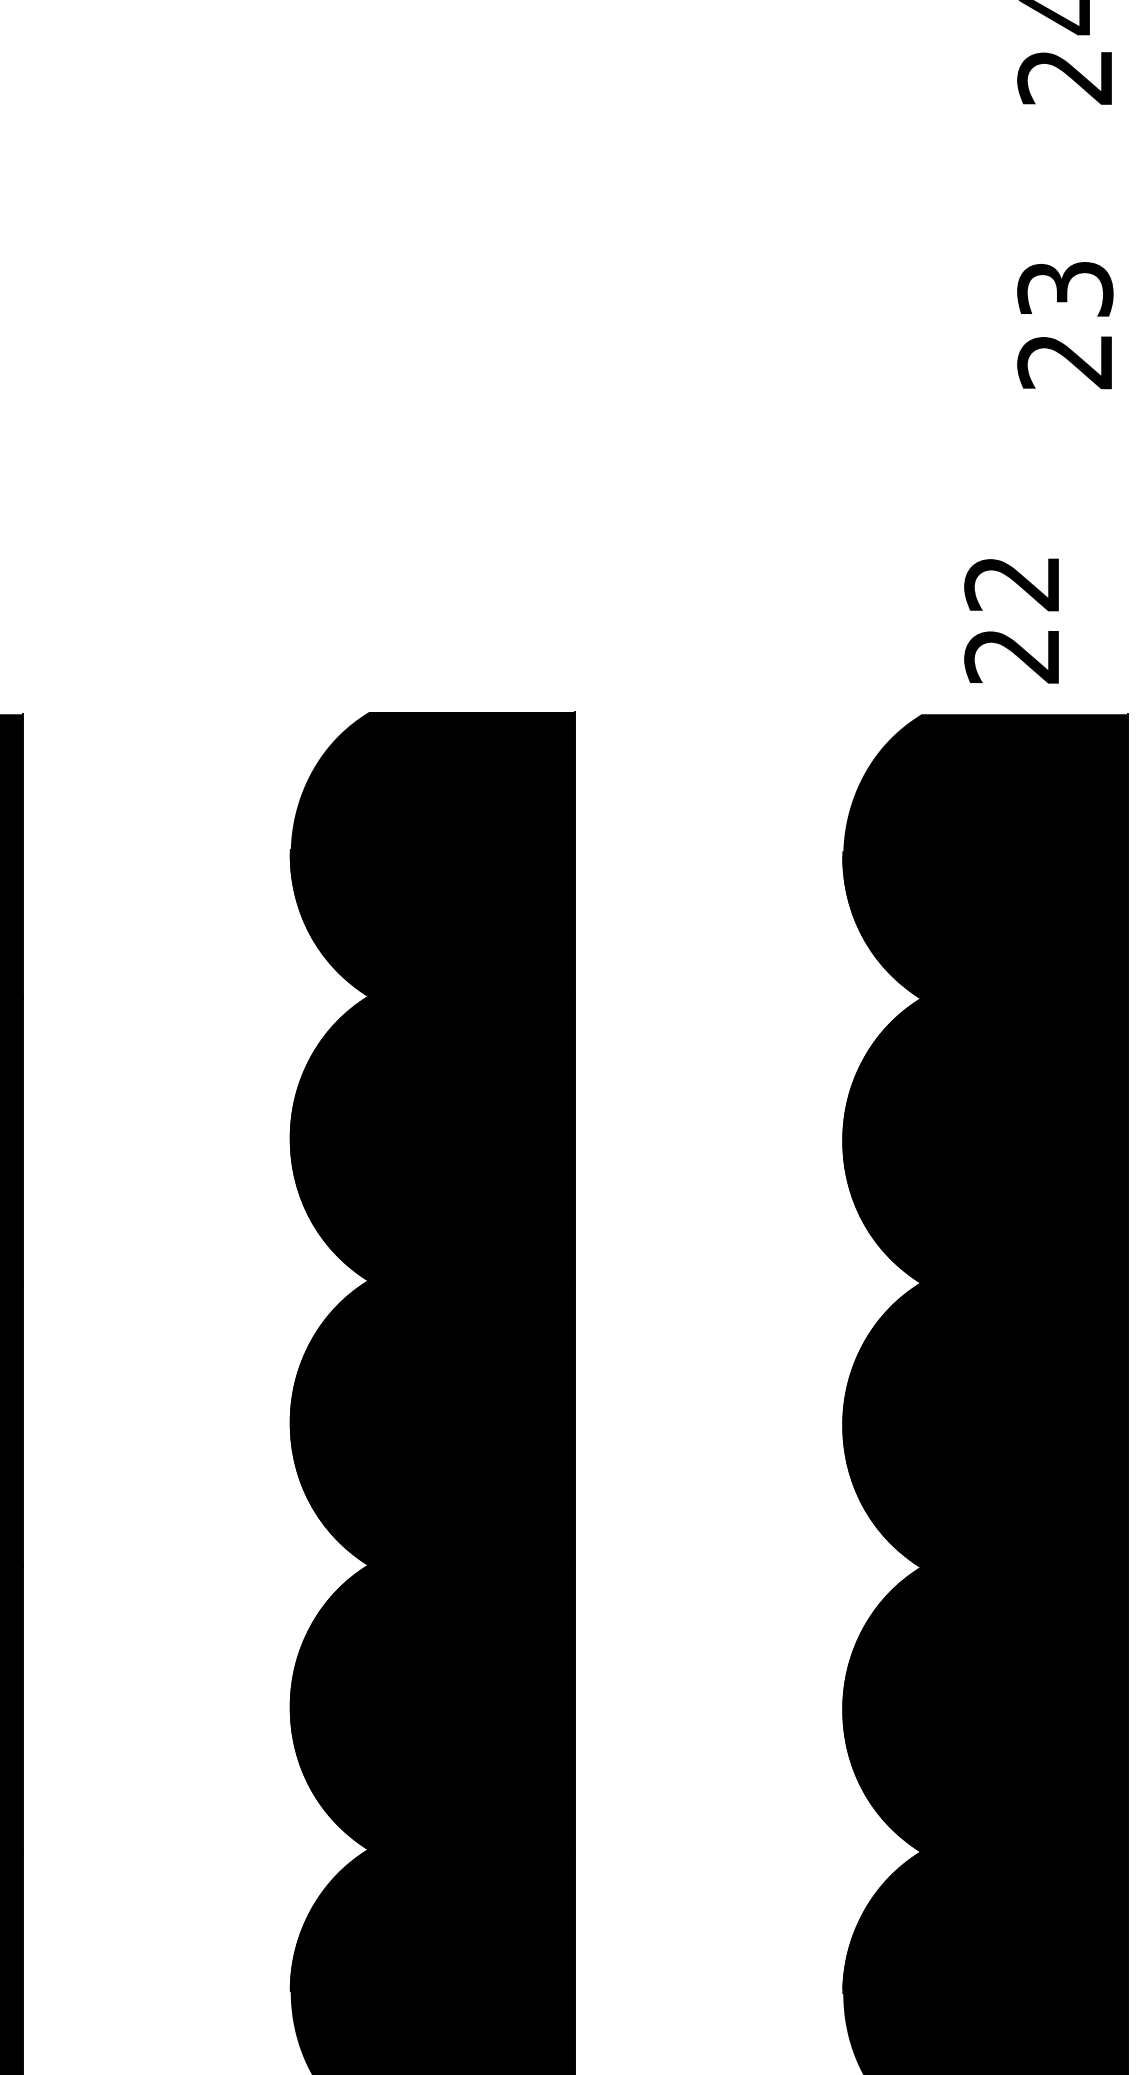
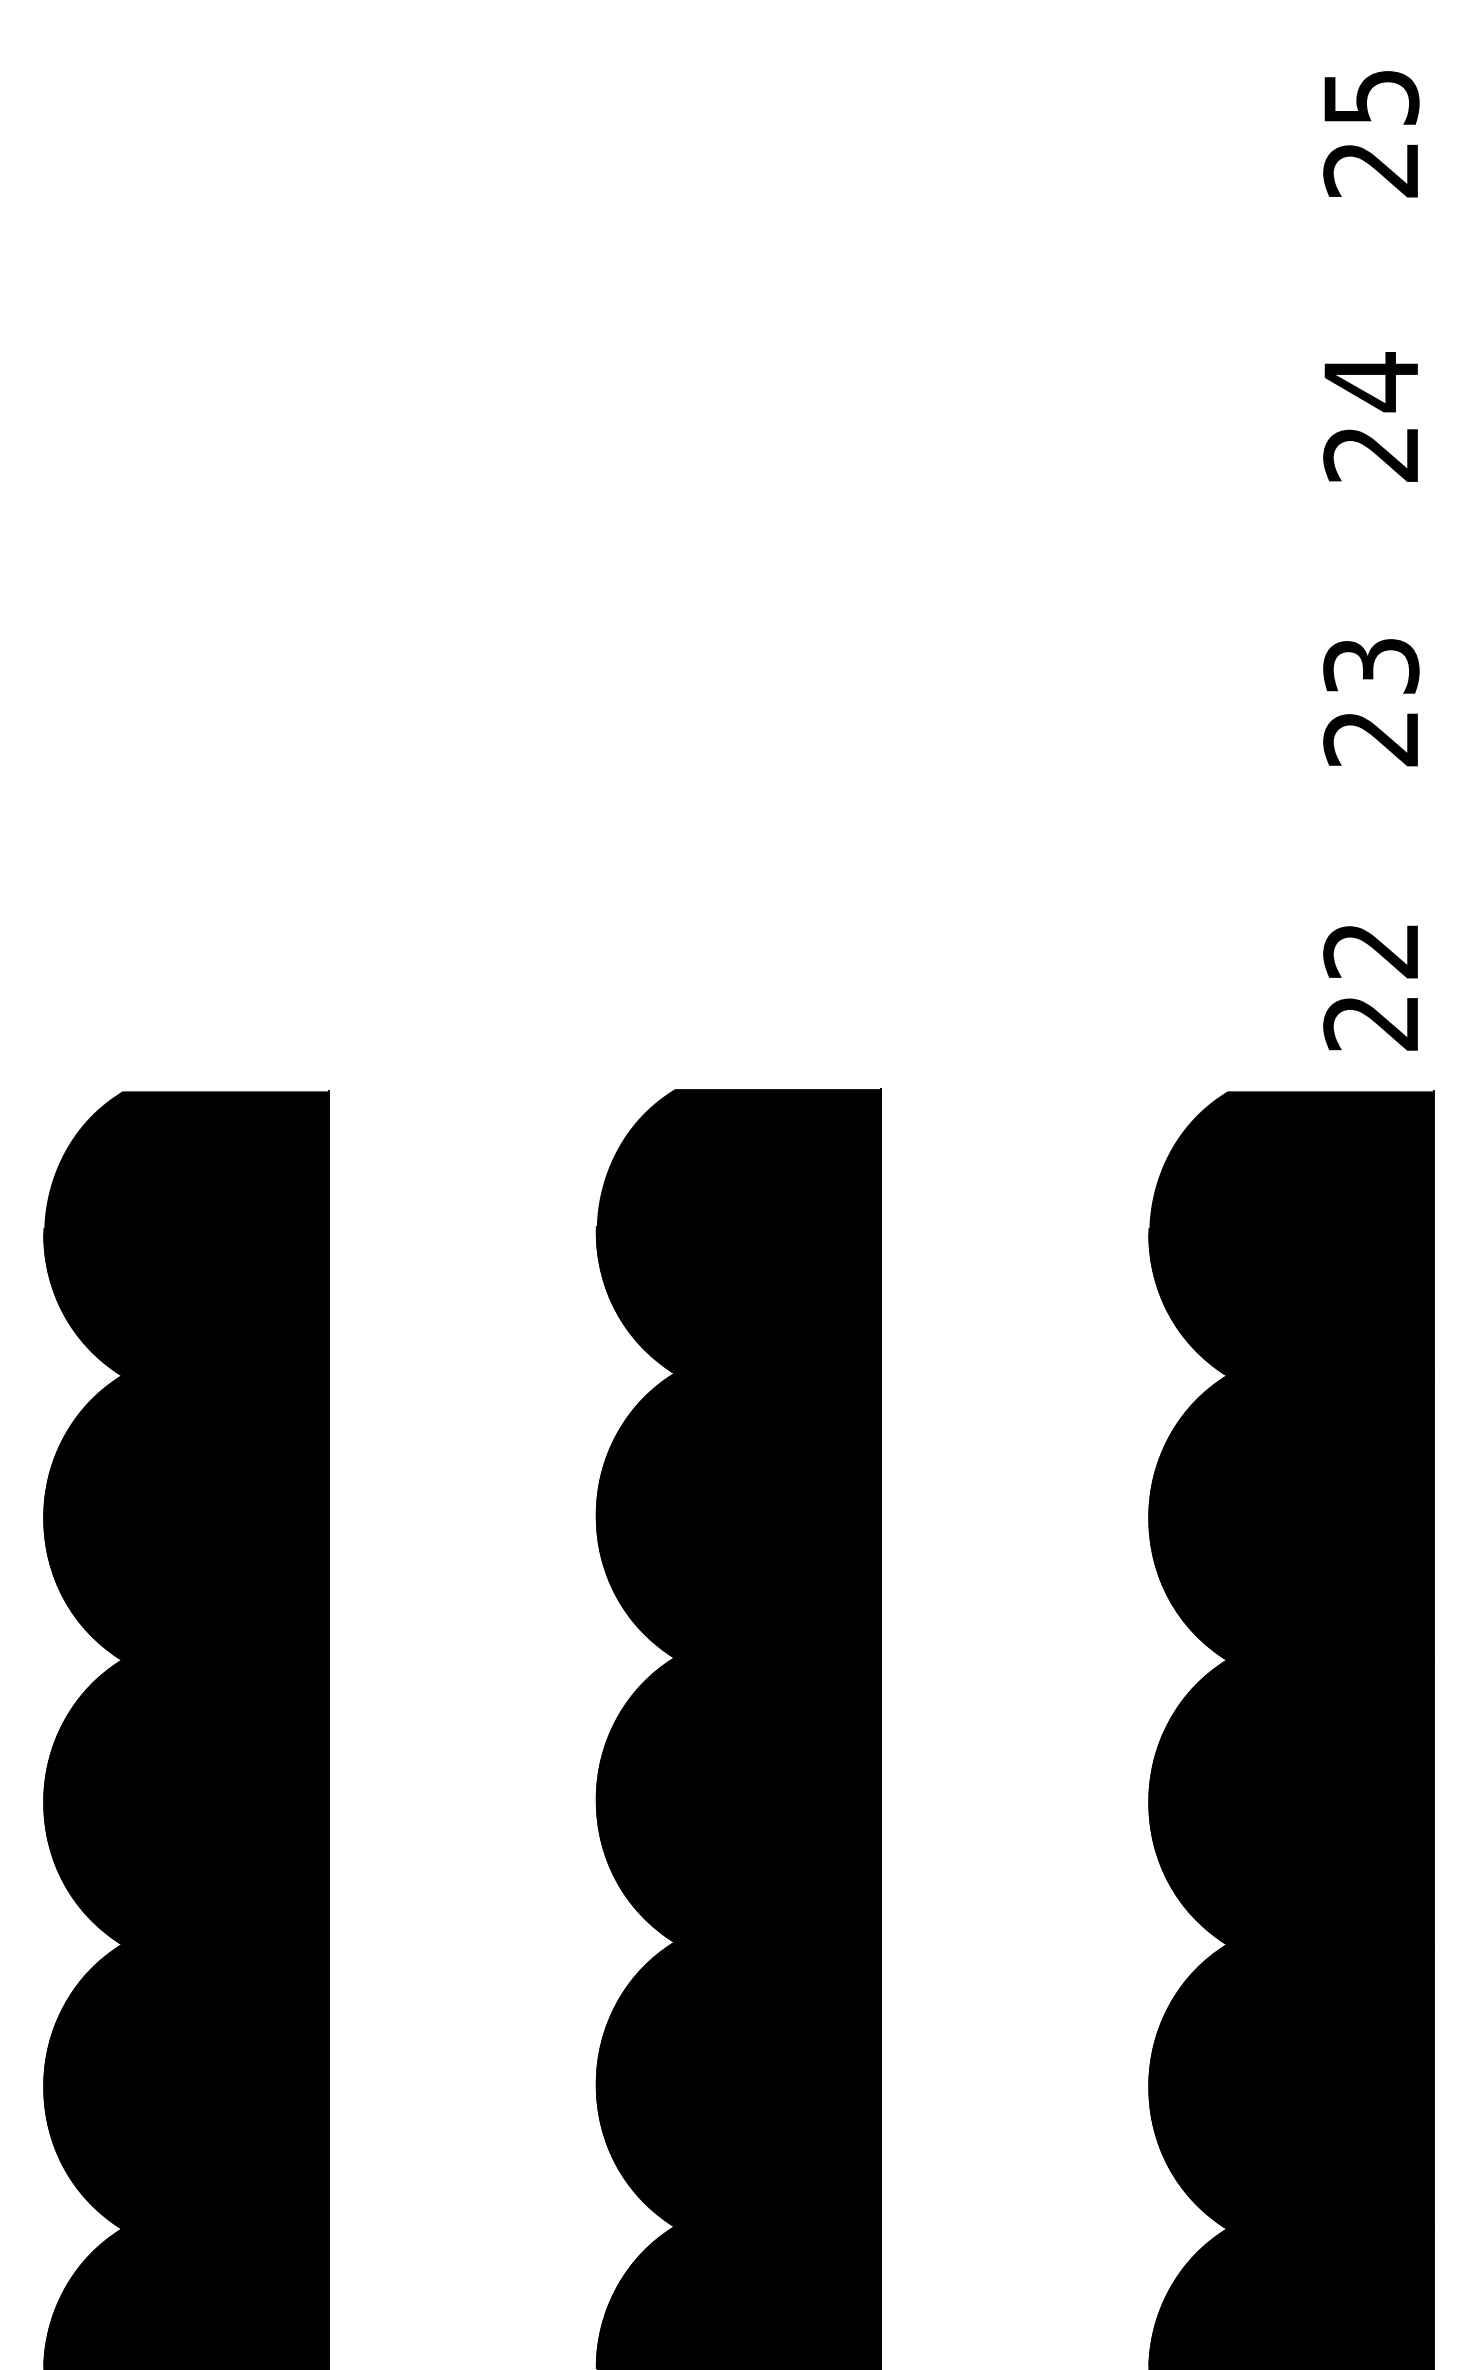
text: (1011, 620) -> (1370, 987), moved

